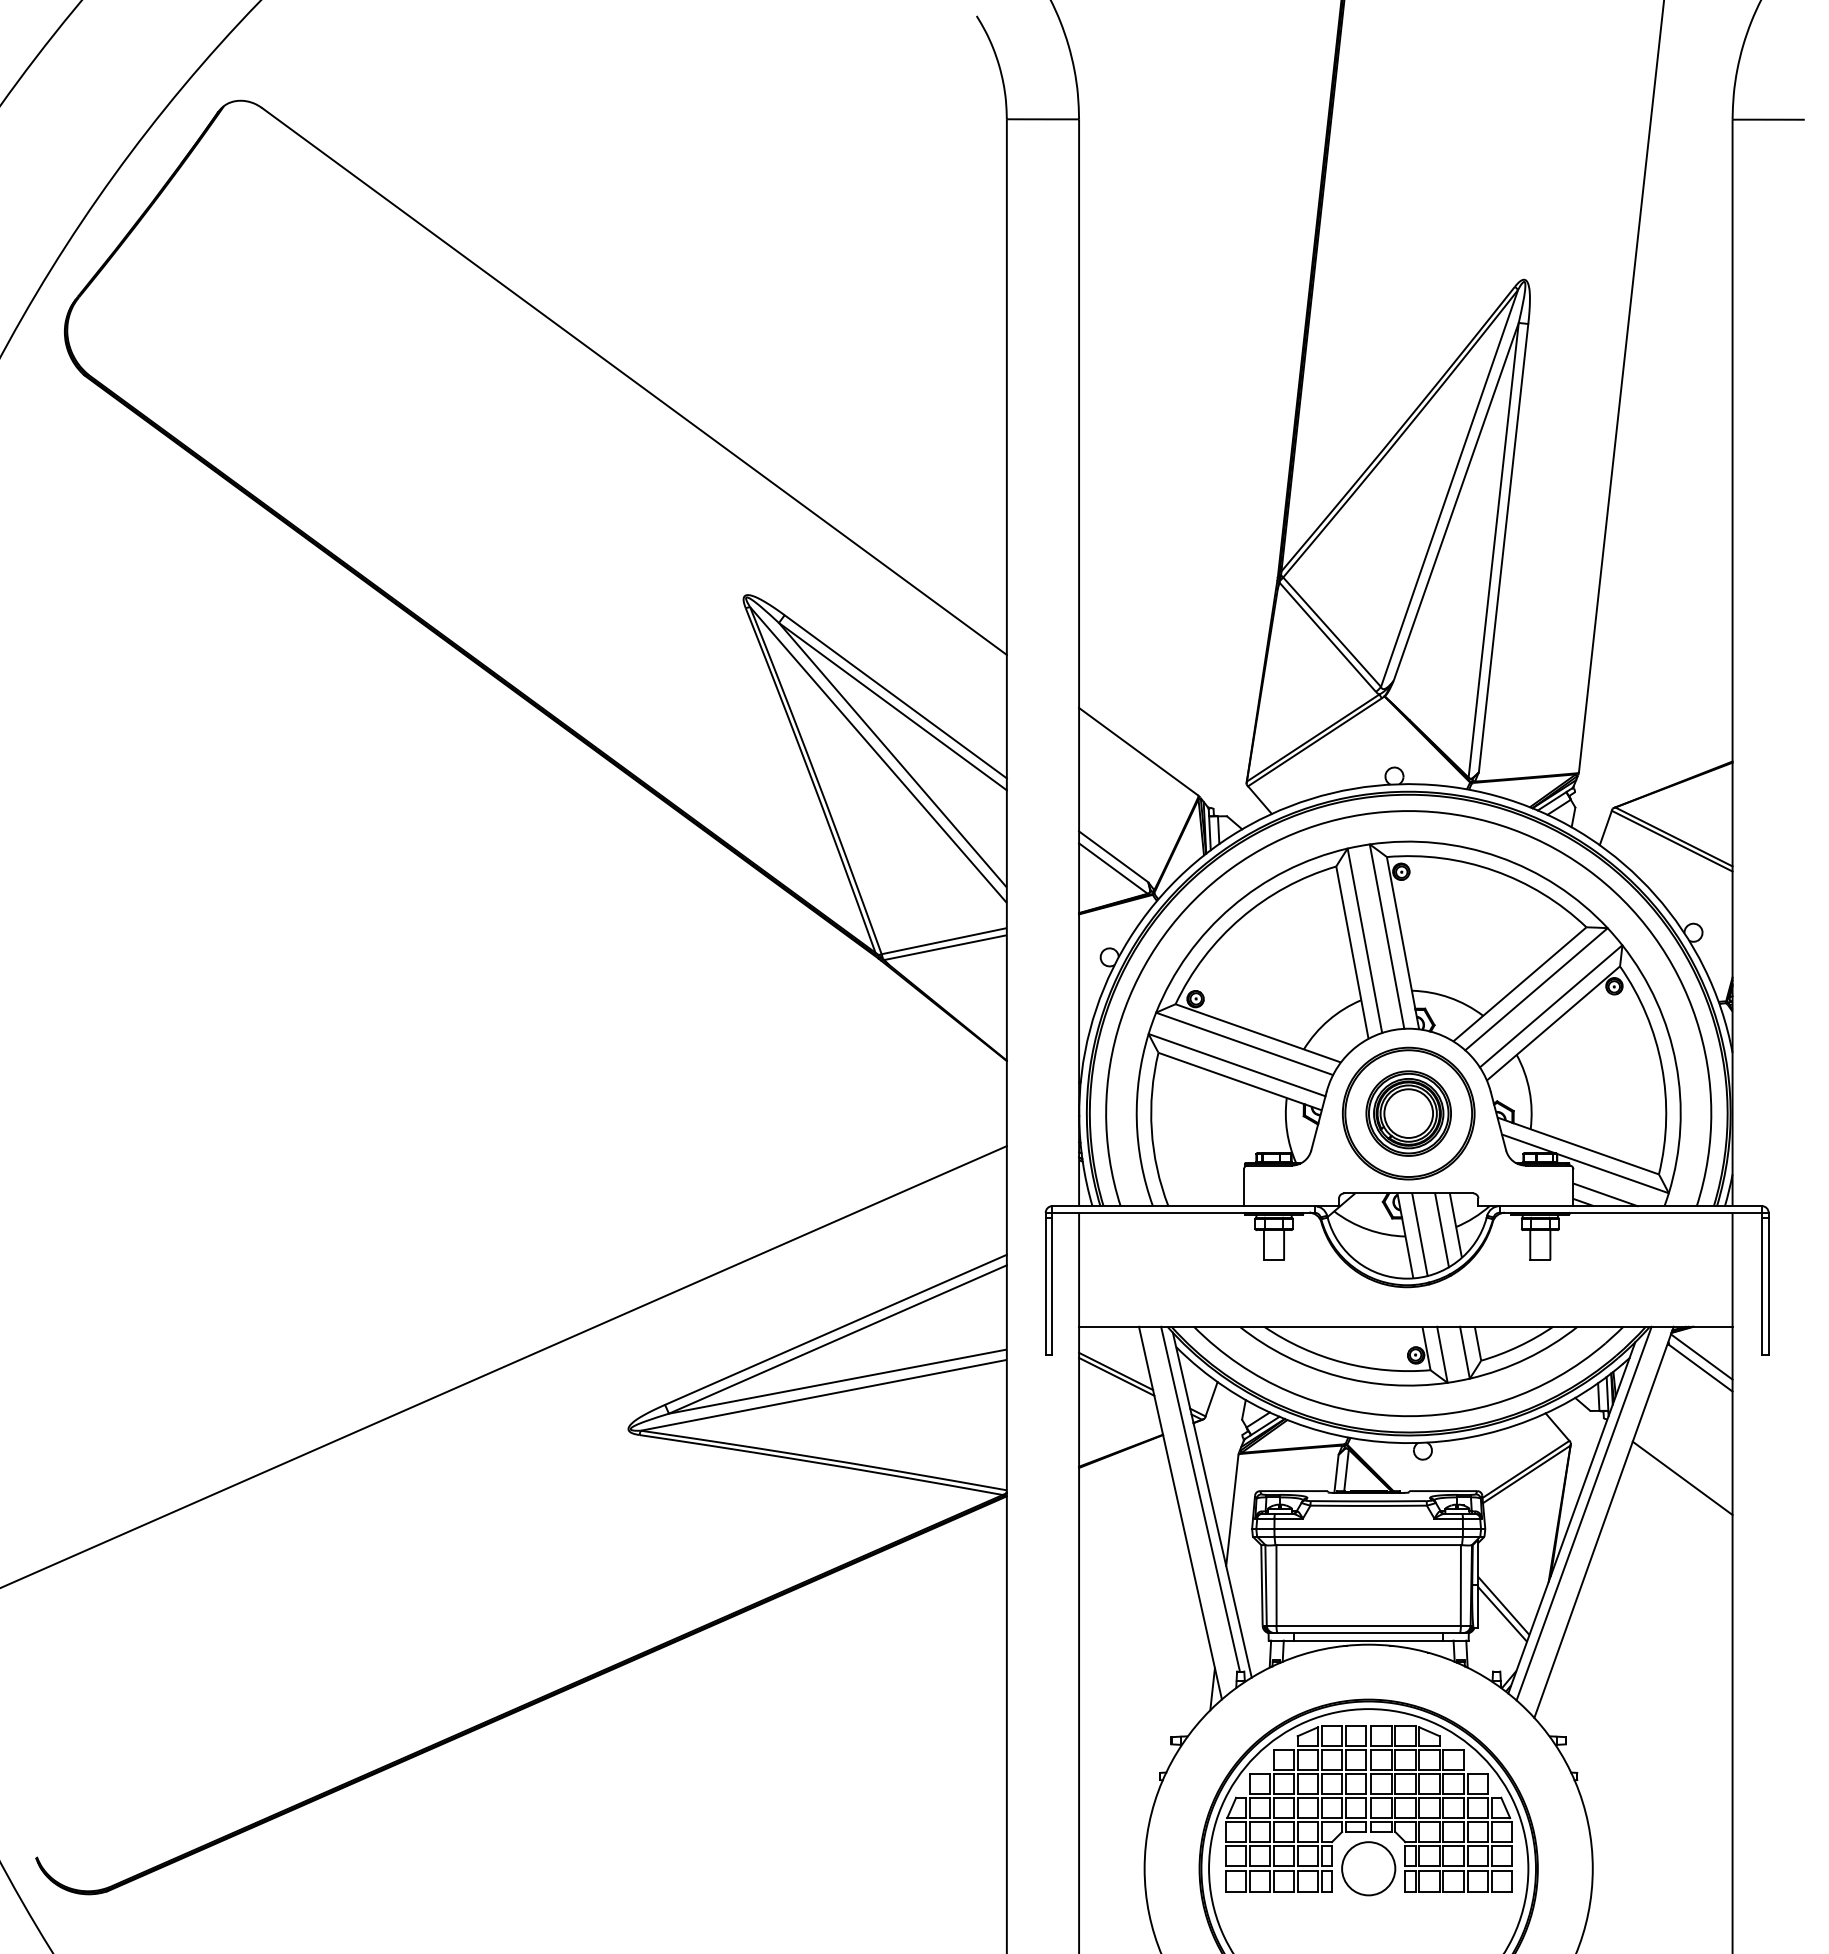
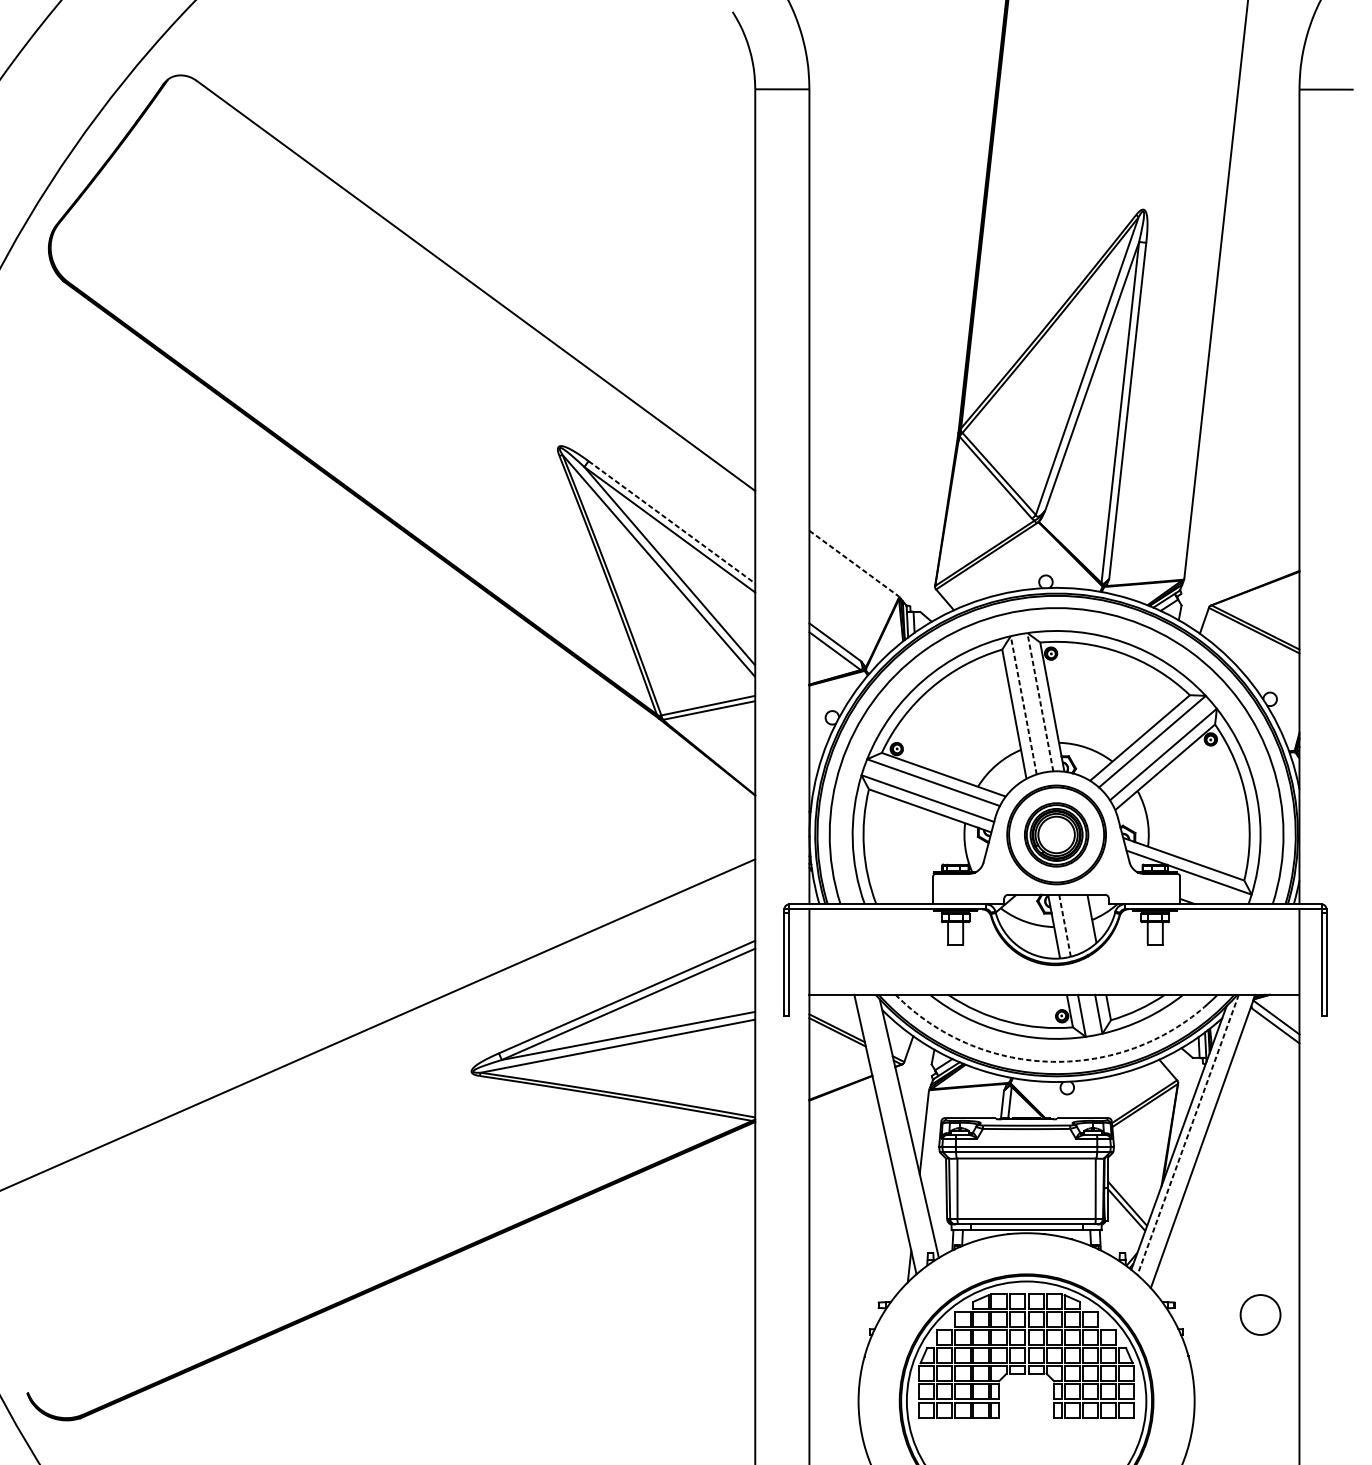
line: (895, 696) -> (671, 522), solid -> dashed
line: (1138, 751) -> (853, 563), solid -> dashed
line: (1387, 936) -> (1040, 702), solid -> dashed
line: (1364, 940) -> (1023, 705), solid -> dashed
line: (1605, 1194) -> (1204, 895), removed
line: (1441, 1230) -> (1081, 922), removed
line: (1420, 1235) -> (1065, 926), solid -> dashed
arc: (1396, 1415) -> (1047, 1061), solid -> dashed
line: (1682, 1478) -> (1261, 1108), removed
line: (1200, 1498) -> (900, 1123), removed
line: (1584, 1513) -> (1188, 1134), solid -> dashed
circle: (1368, 1868) -> (1260, 1314), moved

